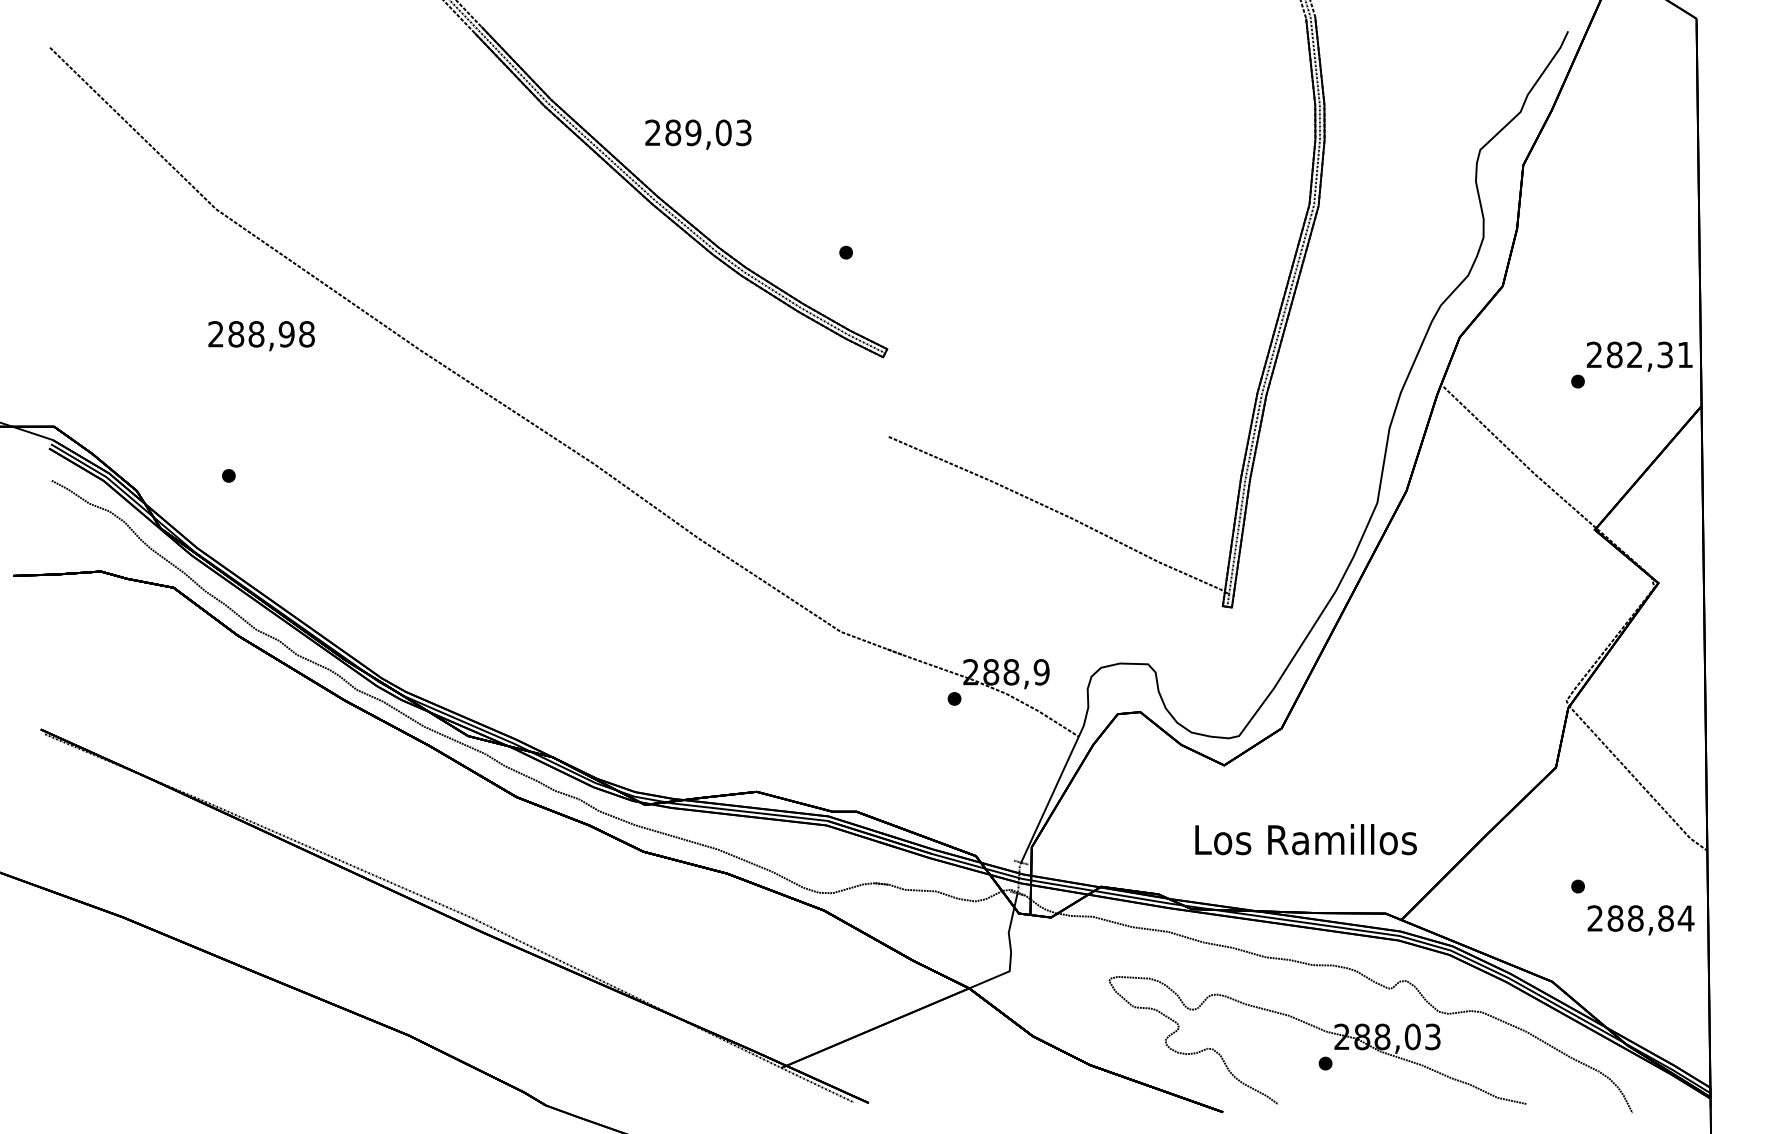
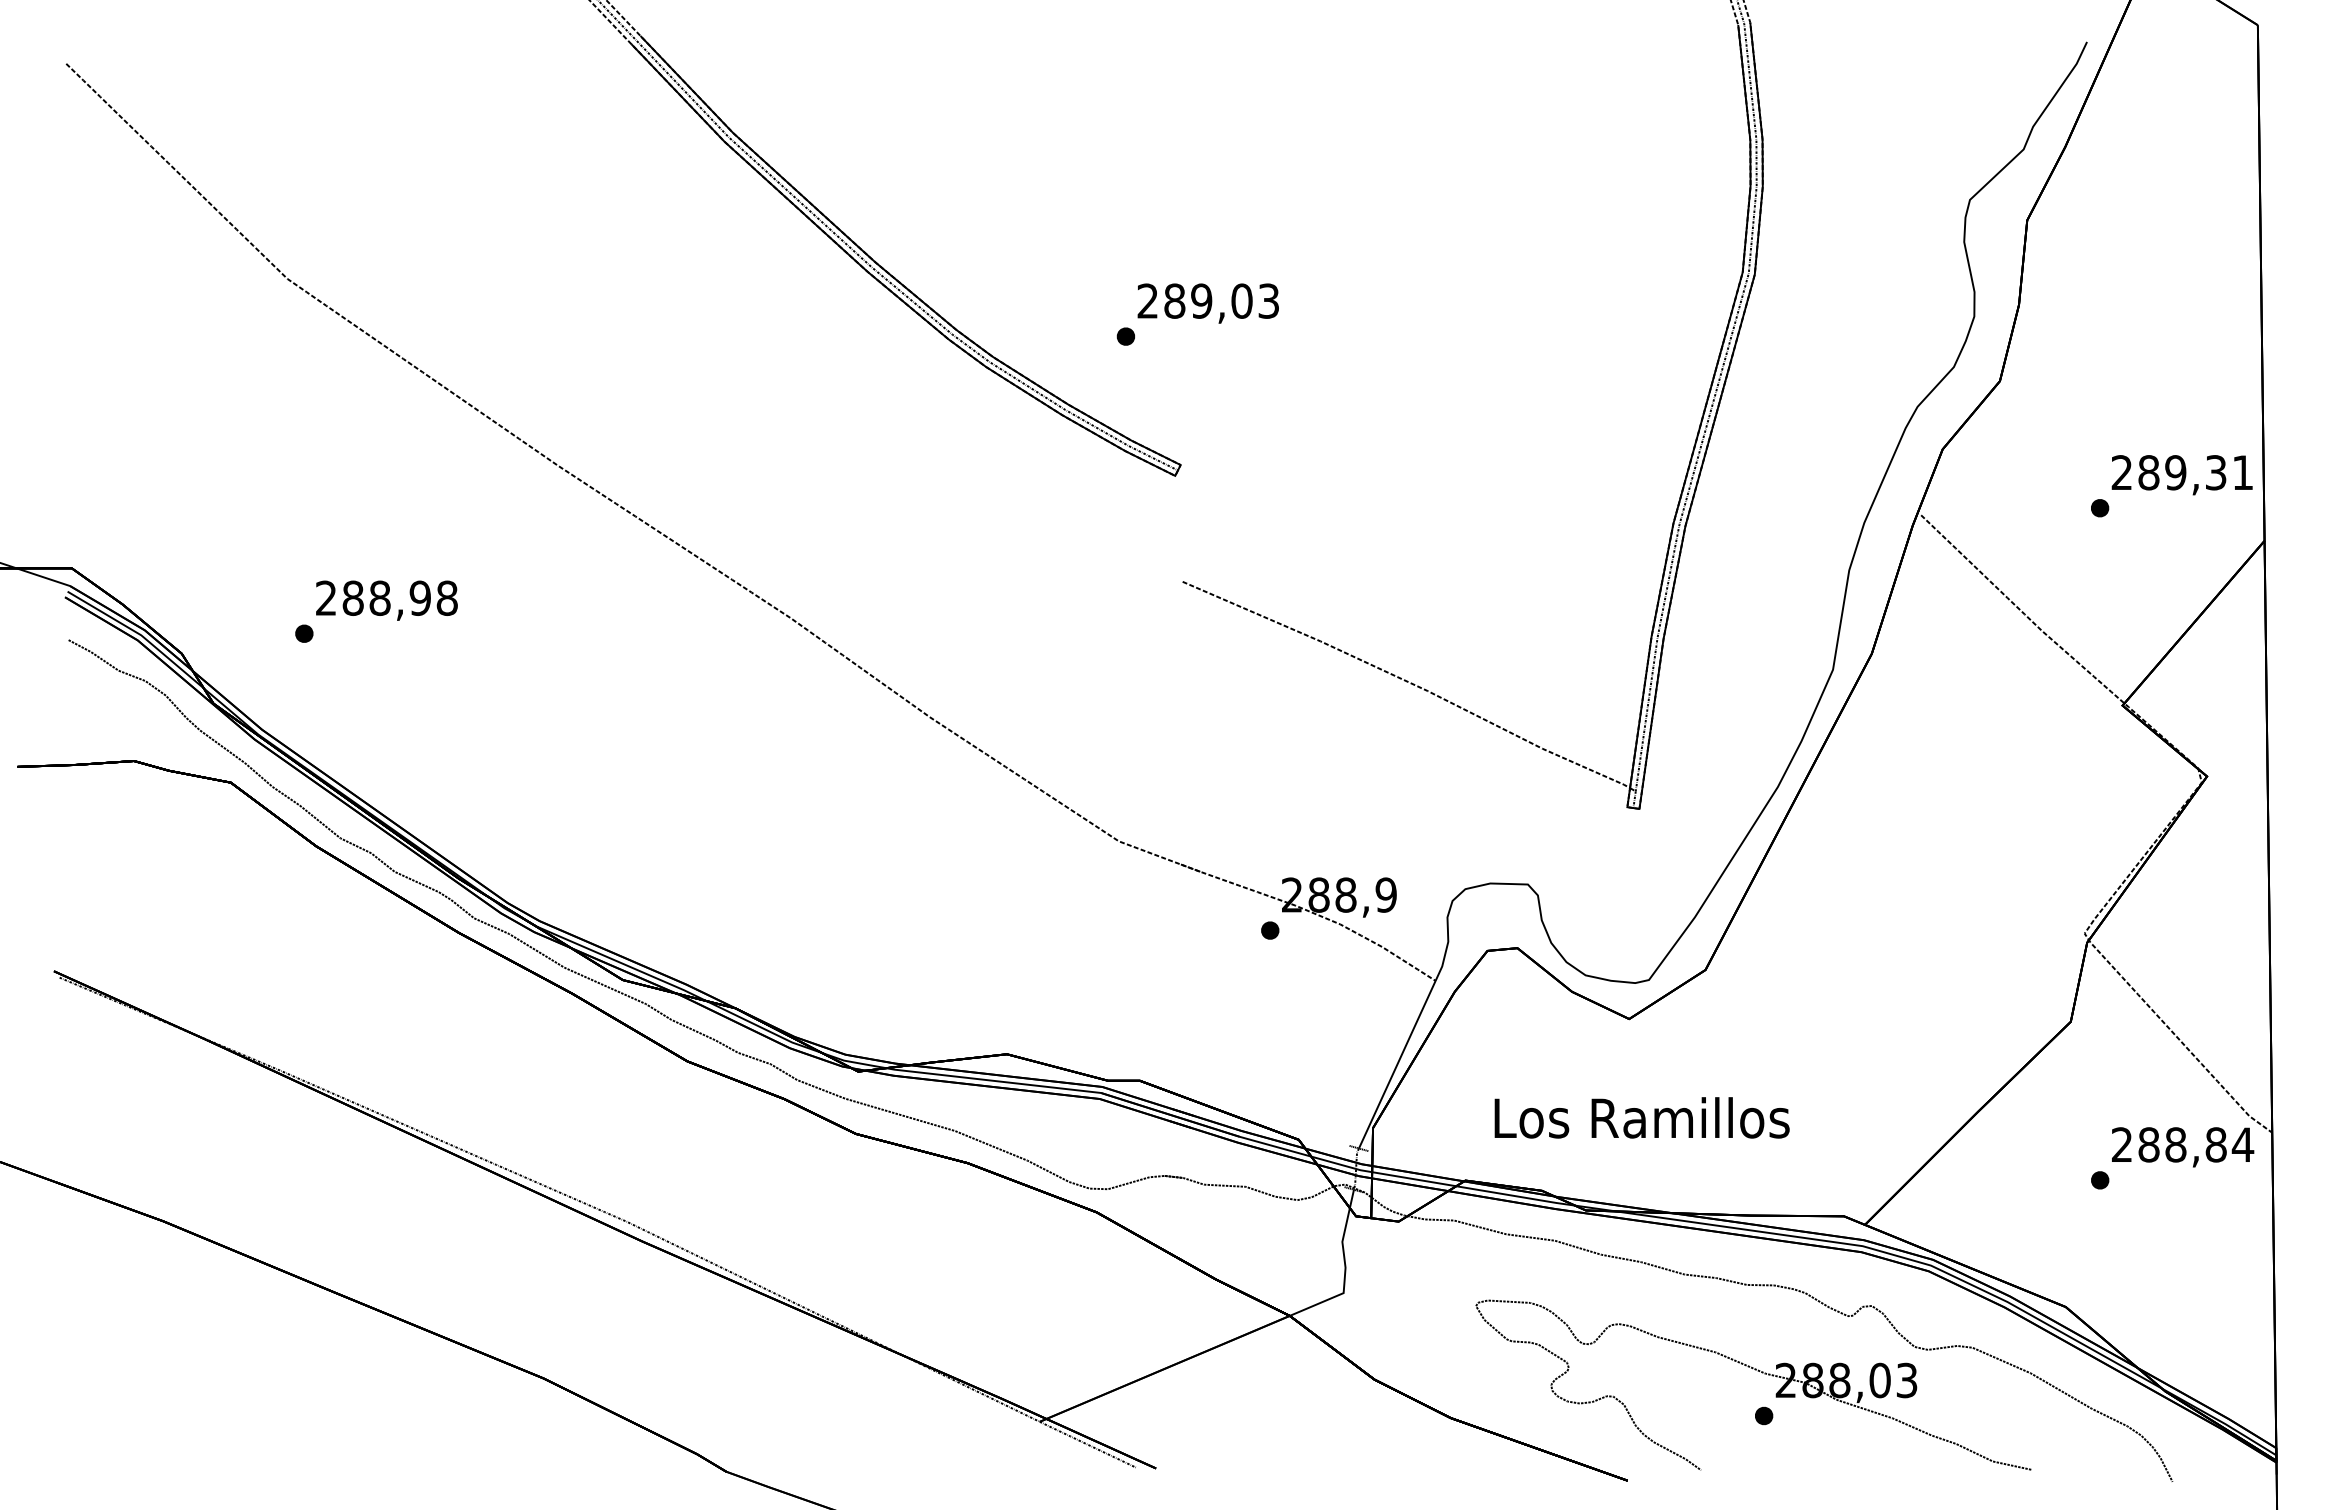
text: (697, 134) -> (1207, 303), moved
text: (261, 335) -> (386, 600), moved
text: (1634, 354) -> (2175, 472), 282,31 -> 289,31
text: (1305, 839) -> (1641, 1117), moved
text: (1641, 920) -> (2183, 1147), moved

